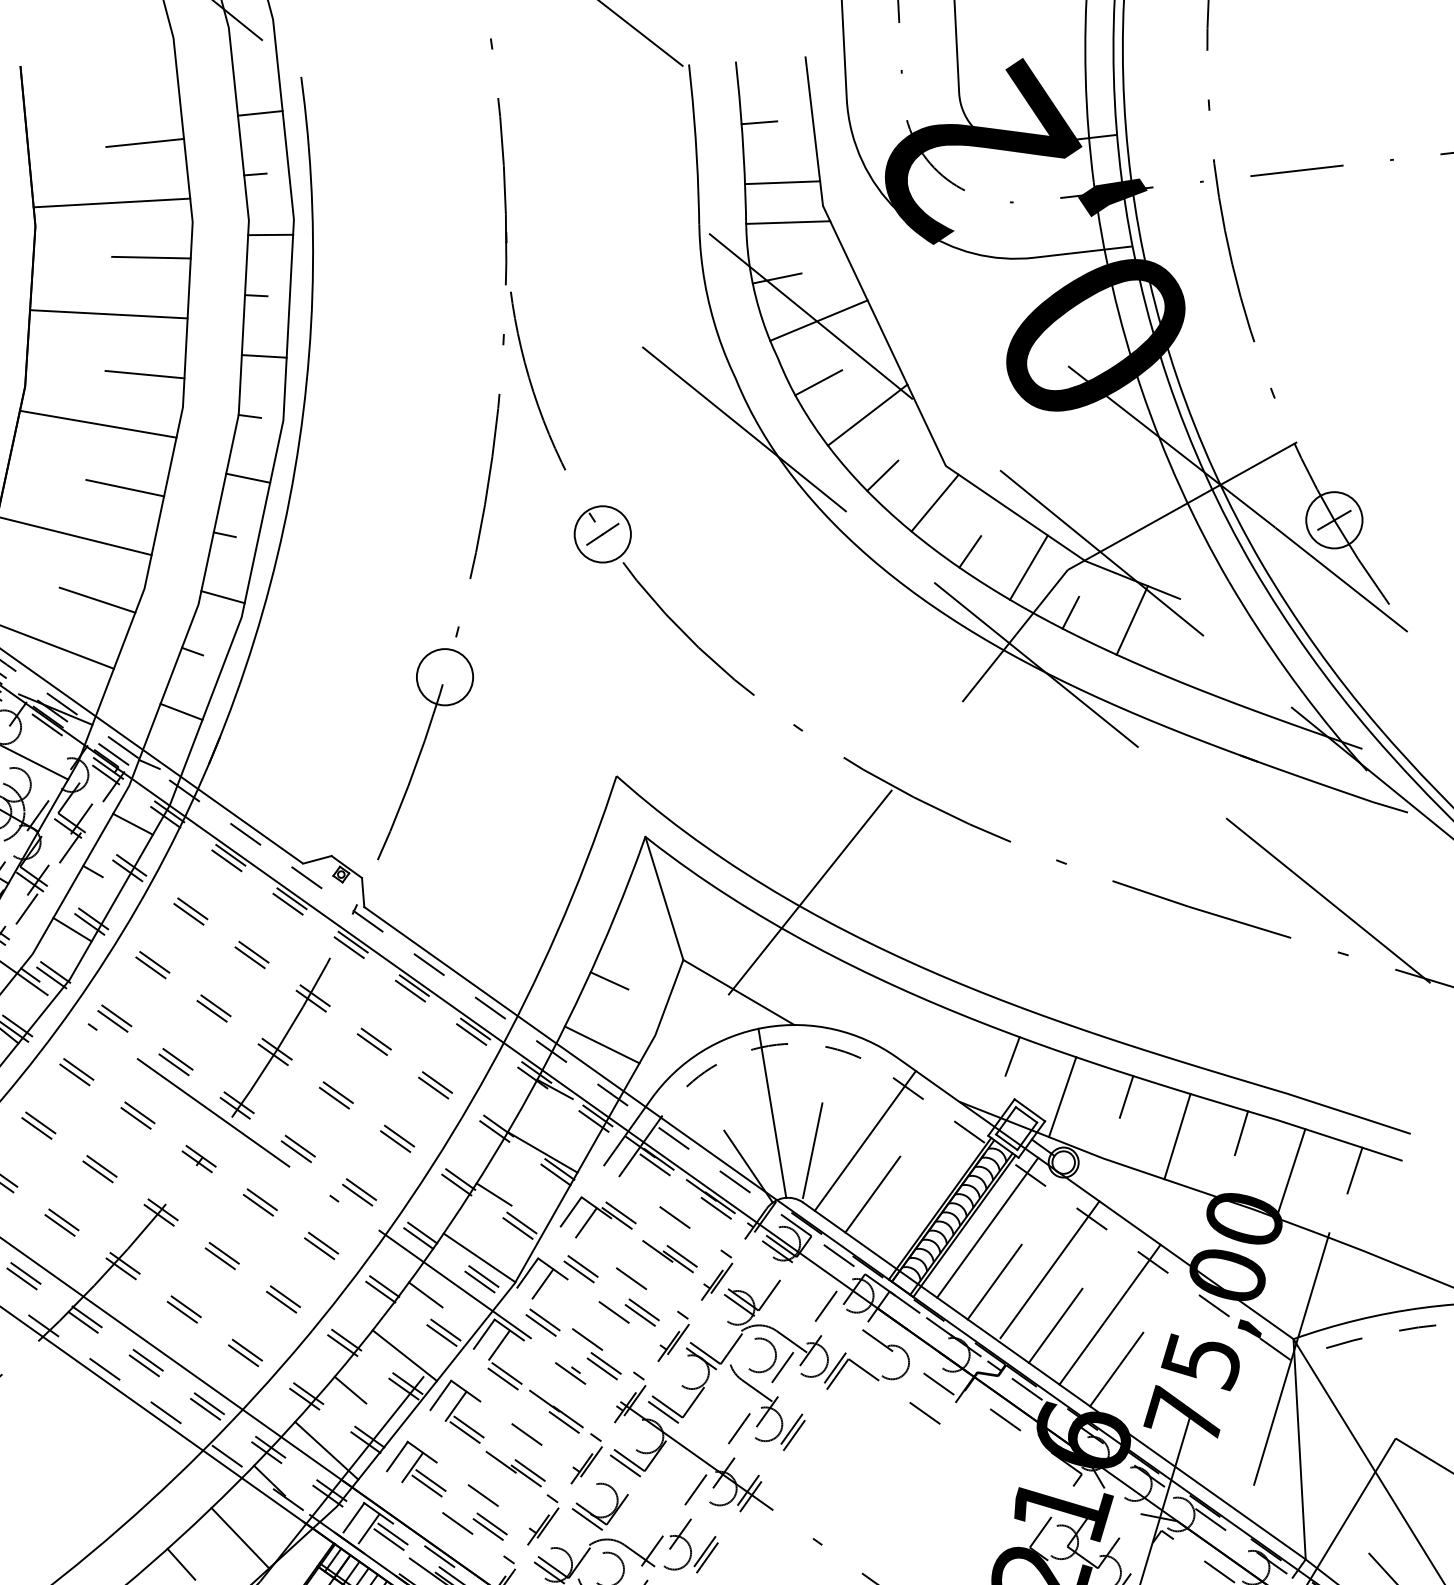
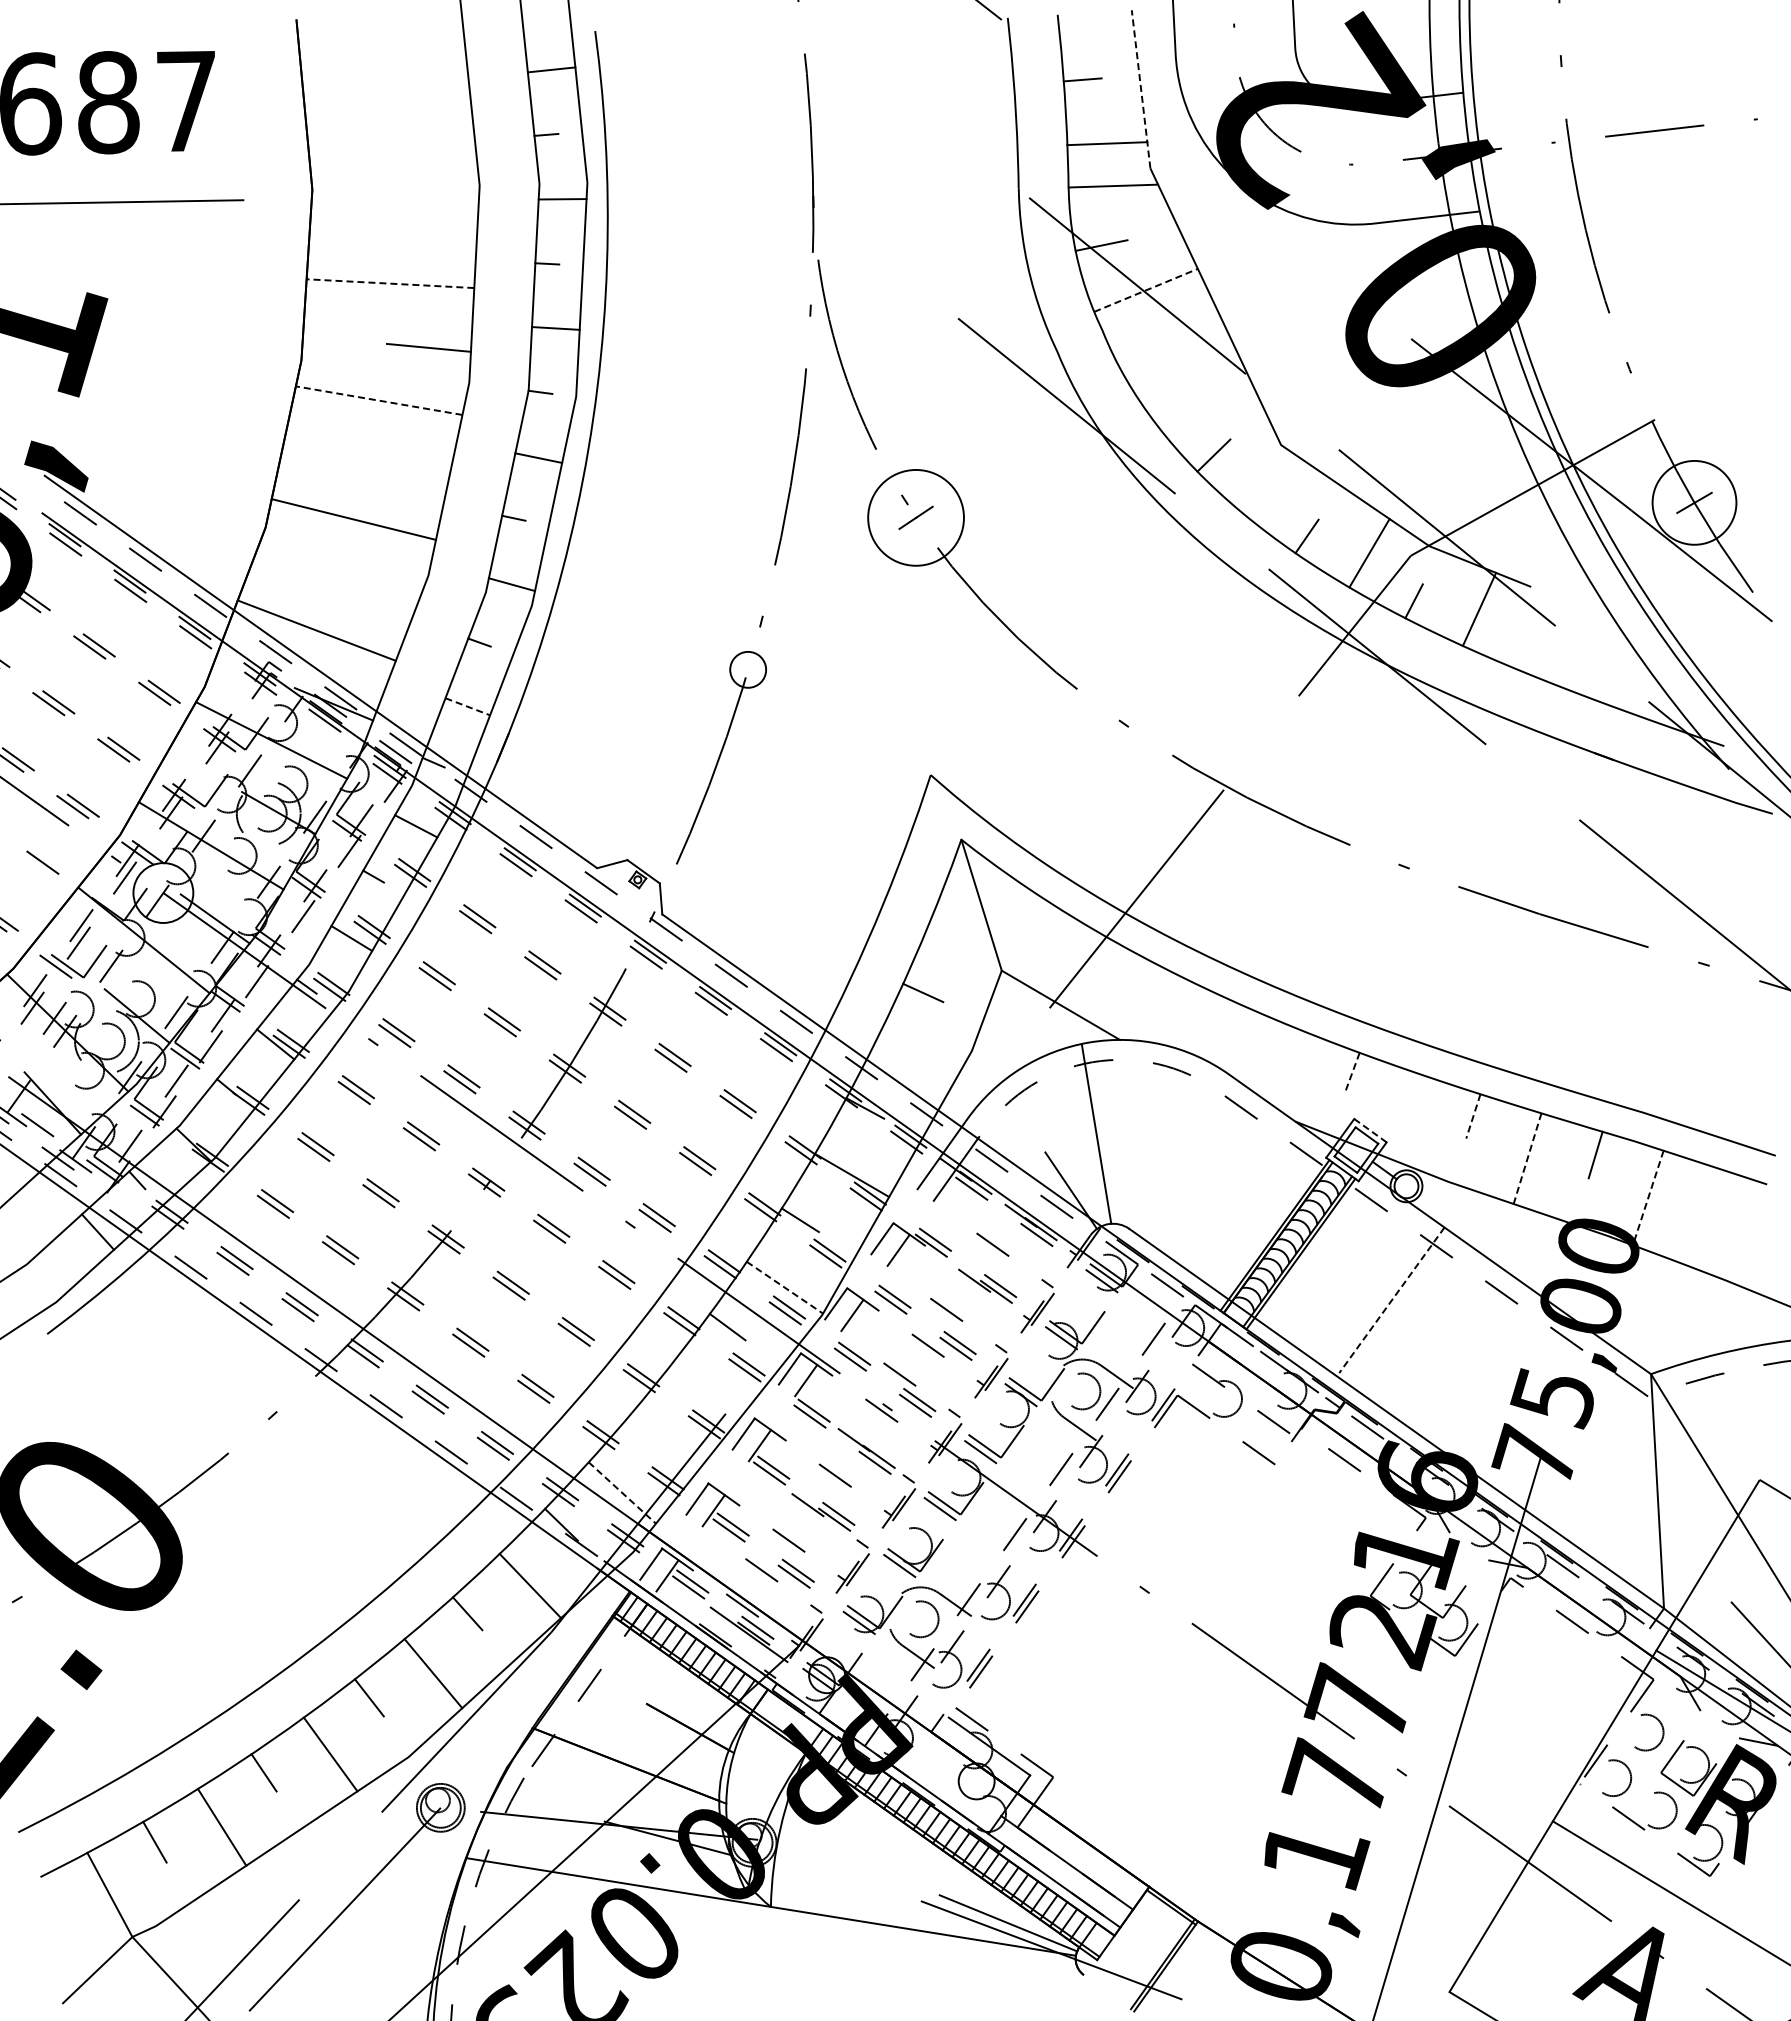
line: (814, 131) -> (1141, 89), solid -> dashed
line: (144, 143) -> (428, 101), removed
line: (111, 202) -> (393, 164), removed
line: (151, 257) -> (435, 223), removed
line: (108, 314) -> (390, 283), solid -> dashed
line: (819, 320) -> (1146, 290), solid -> dashed
line: (818, 382) -> (1145, 356), removed
line: (867, 414) -> (1197, 390), removed
line: (98, 424) -> (379, 400), solid -> dashed
line: (124, 487) -> (407, 468), removed
line: (934, 503) -> (1269, 484), removed
circle: (1334, 519) -> (1694, 502), size x1.4
circle: (603, 534) -> (916, 517), size x1.6
line: (97, 599) -> (378, 587), removed
circle: (445, 676) -> (748, 669), size x0.6
line: (181, 711) -> (467, 706), solid -> dashed
line: (602, 1044) -> (915, 1060), removed
line: (1012, 1056) -> (1352, 1073), solid -> dashed
line: (1061, 1096) -> (1404, 1116), removed
line: (1126, 1096) -> (1473, 1116), solid -> dashed
line: (1029, 1110) -> (1370, 1130), solid -> dashed
line: (1177, 1137) -> (1527, 1159), solid -> dashed
line: (865, 1140) -> (1195, 1162), removed
line: (812, 1150) -> (1139, 1173), removed
line: (1355, 1170) -> (1716, 1194), removed
line: (1291, 1174) -> (1648, 1198), solid -> dashed
line: (872, 1194) -> (1203, 1220), removed
line: (987, 1227) -> (1325, 1255), removed
line: (480, 1258) -> (785, 1288), solid -> dashed
line: (1049, 1269) -> (1391, 1300), solid -> dashed
line: (994, 1282) -> (1332, 1313), removed
line: (1109, 1314) -> (1455, 1347), removed
line: (1055, 1325) -> (1397, 1359), removed
line: (404, 1355) -> (705, 1391), removed
line: (1292, 1359) -> (1649, 1395), removed
line: (1116, 1369) -> (1462, 1406), removed
line: (350, 1390) -> (647, 1428), removed
line: (326, 1451) -> (622, 1493), solid -> dashed

